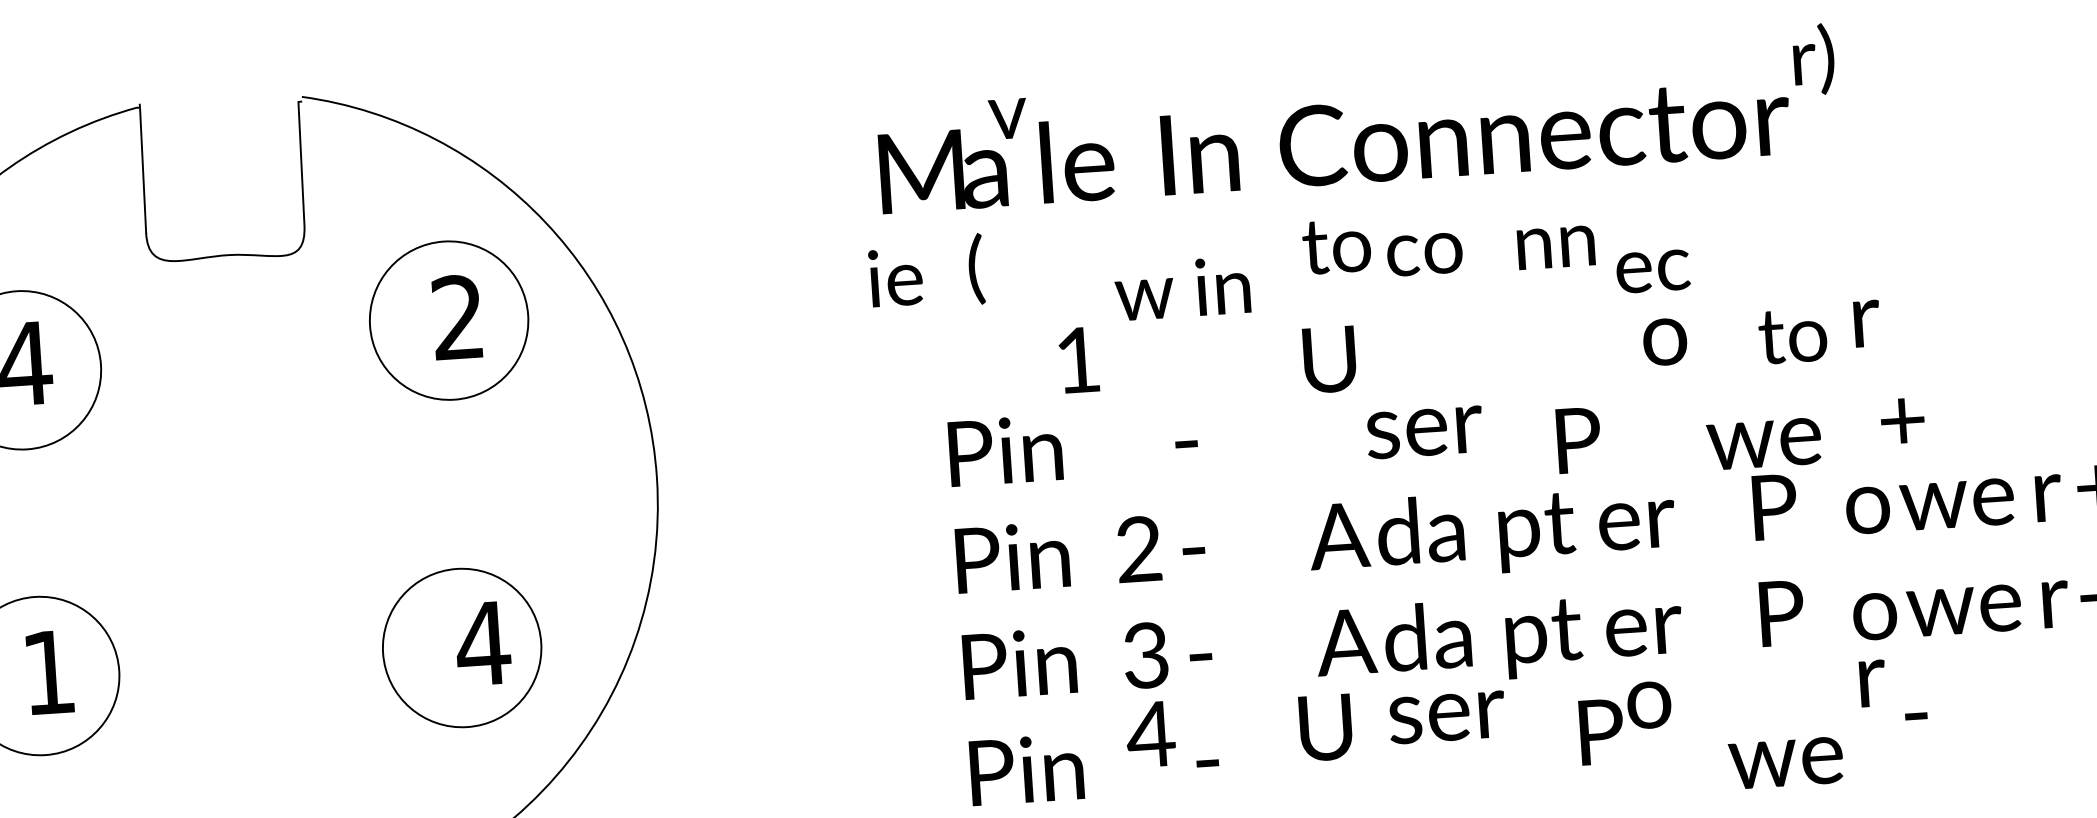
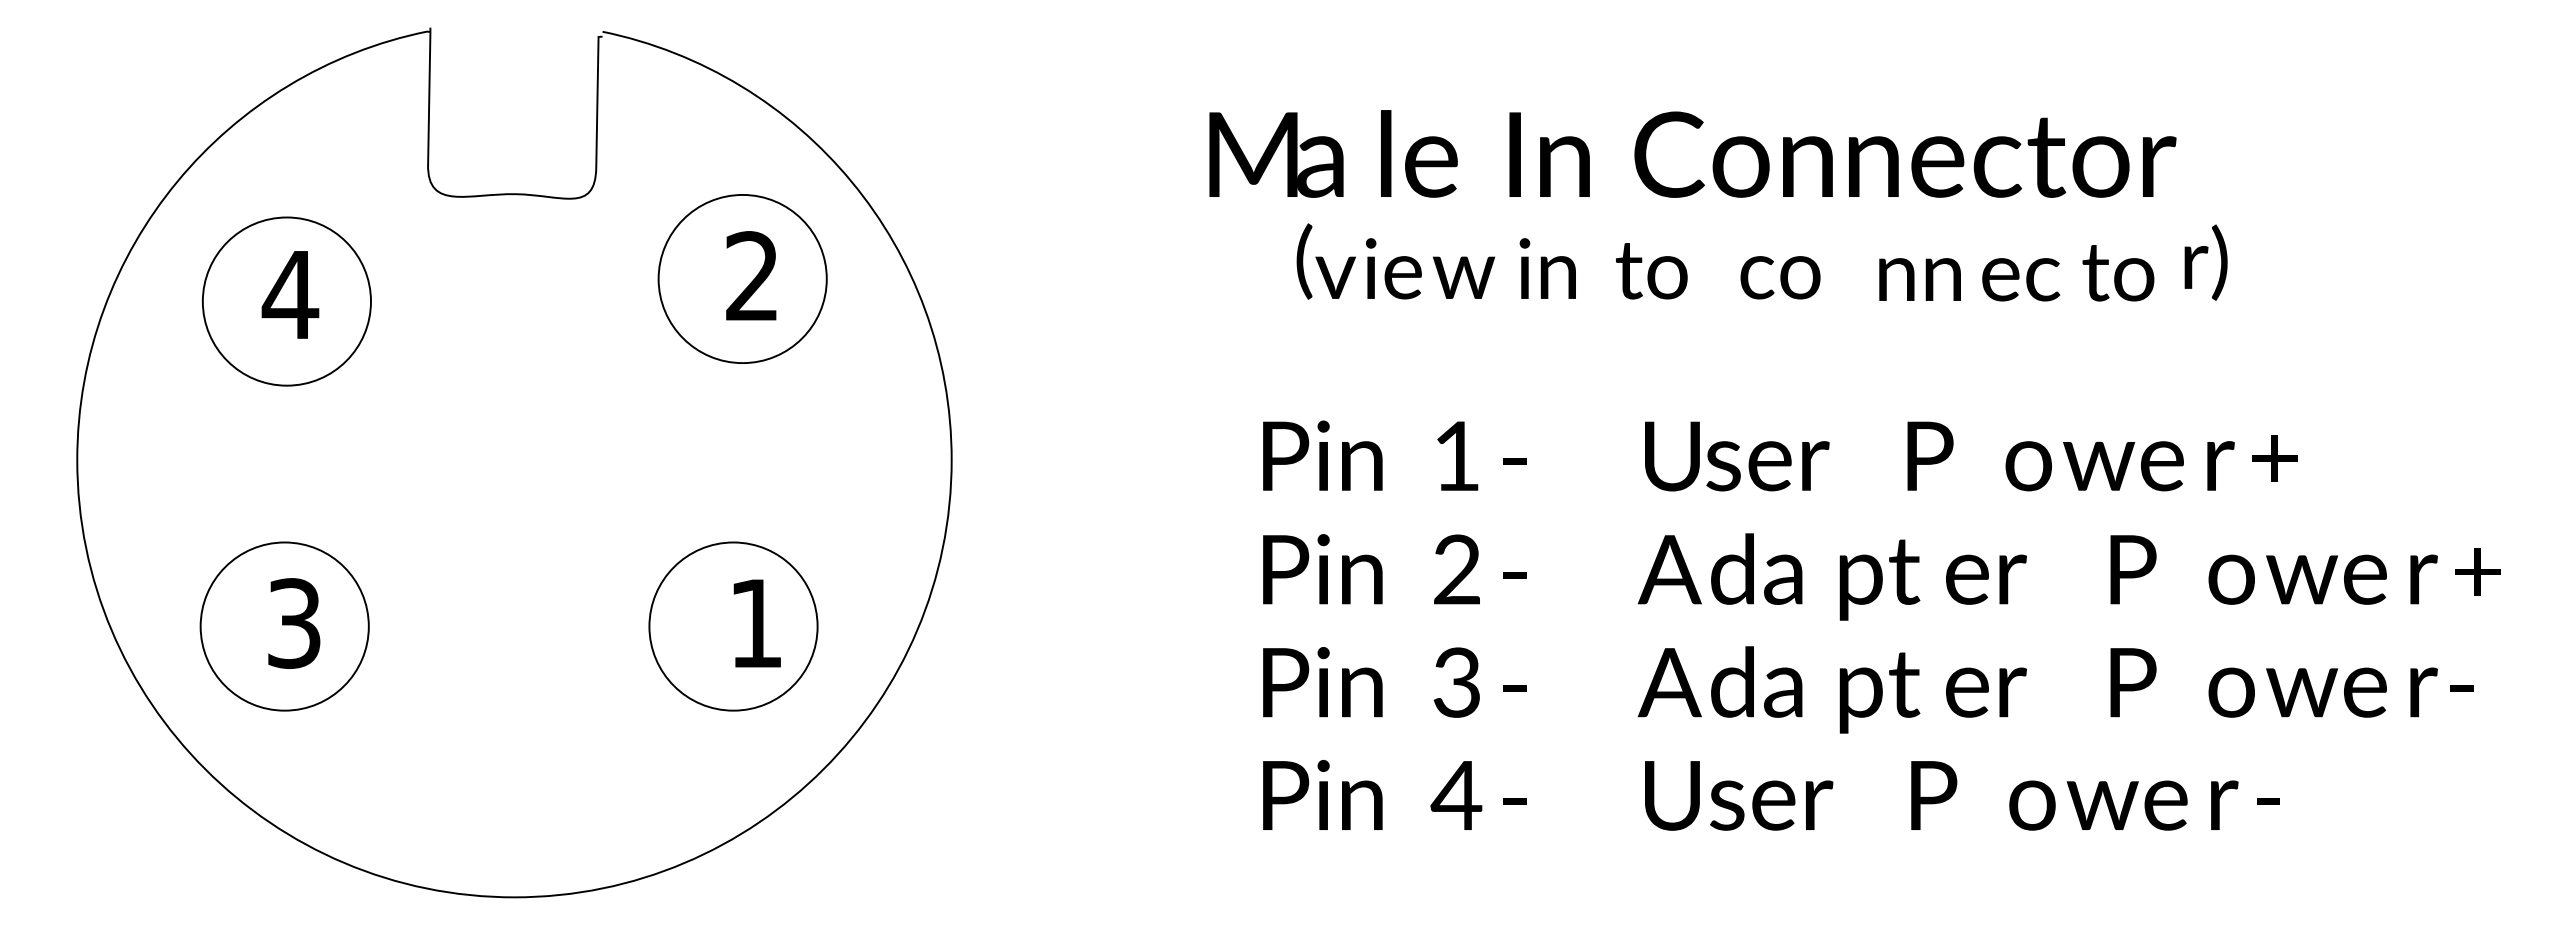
text: (1813, 59) -> (2205, 262), moved
text: (1007, 118) -> (1335, 277), moved
text: (1336, 247) -> (1651, 271), moved
text: (1653, 271) -> (2021, 279), moved
text: (895, 277) -> (1393, 268), moved
text: (1182, 288) -> (1504, 268), moved
text: (1866, 323) -> (2220, 465), moved
text: (1793, 336) -> (2118, 273), moved
text: (1664, 342) -> (2028, 466), moved
text: (1078, 359) -> (1457, 455), moved
text: (1329, 359) -> (1672, 456), moved
text: (1902, 420) -> (2274, 458), moved
text: (1578, 439) -> (1930, 455), moved
text: (1764, 444) -> (2123, 466), moved
text: (482, 643) -> (755, 623), 4 -> 1
text: (49, 672) -> (294, 623), 1 -> 3
text: (1872, 682) -> (2224, 804), moved
text: (1649, 705) -> (2032, 805), moved
text: (1447, 717) -> (1771, 805), moved
text: (1325, 727) -> (1672, 795), moved
text: (1150, 734) -> (1456, 795), moved
text: (1785, 763) -> (2126, 805), moved

